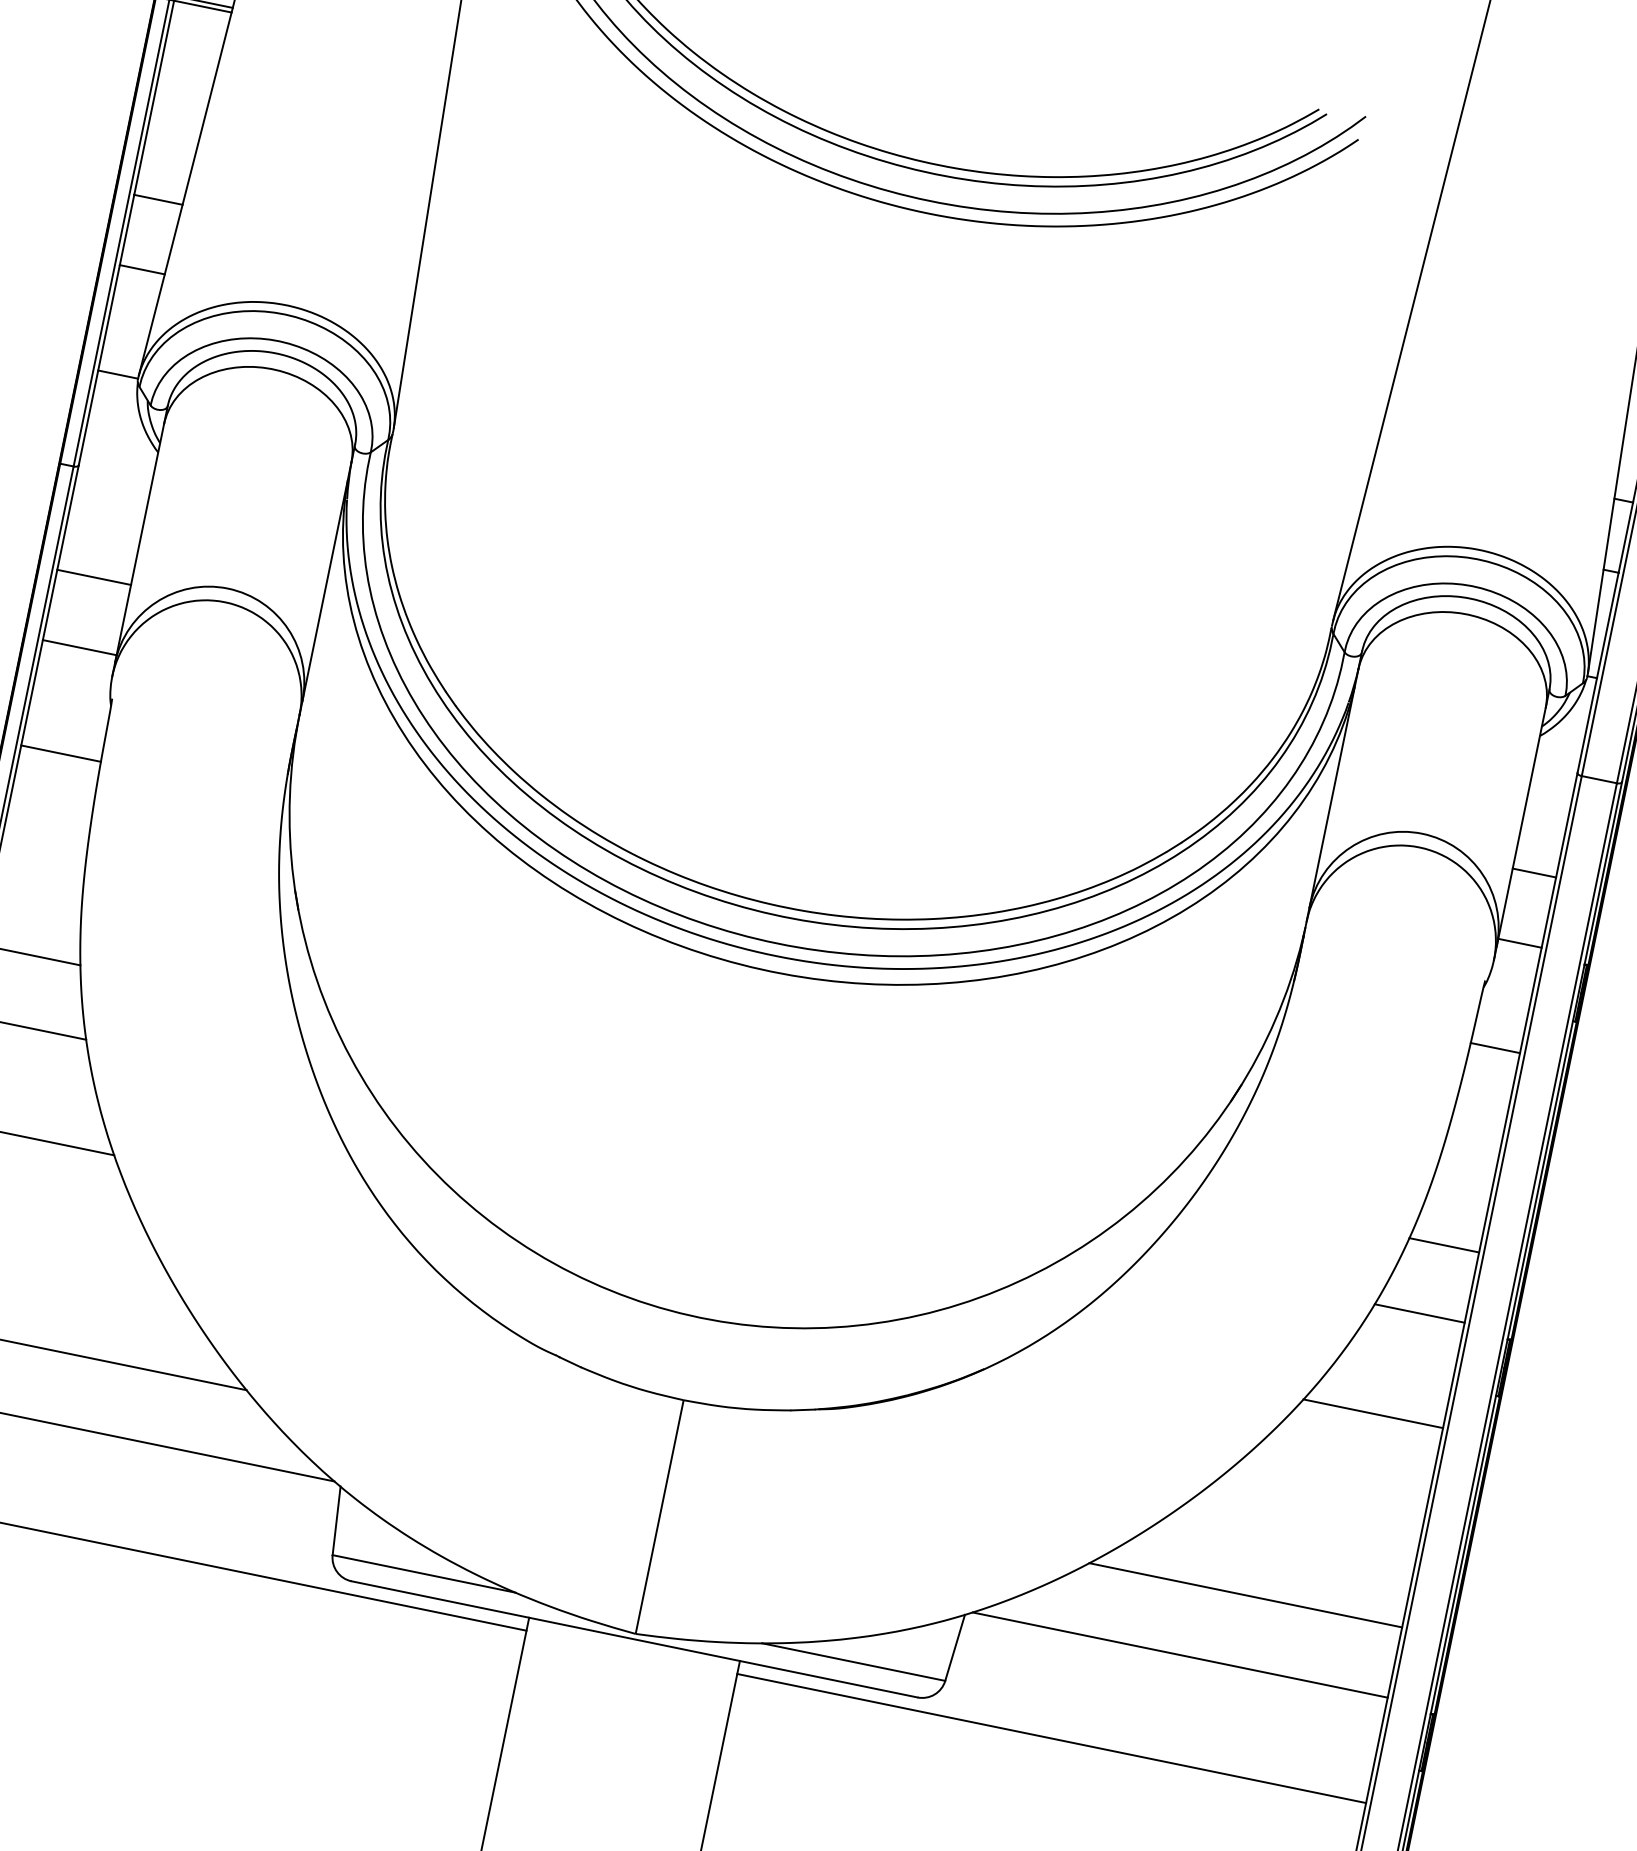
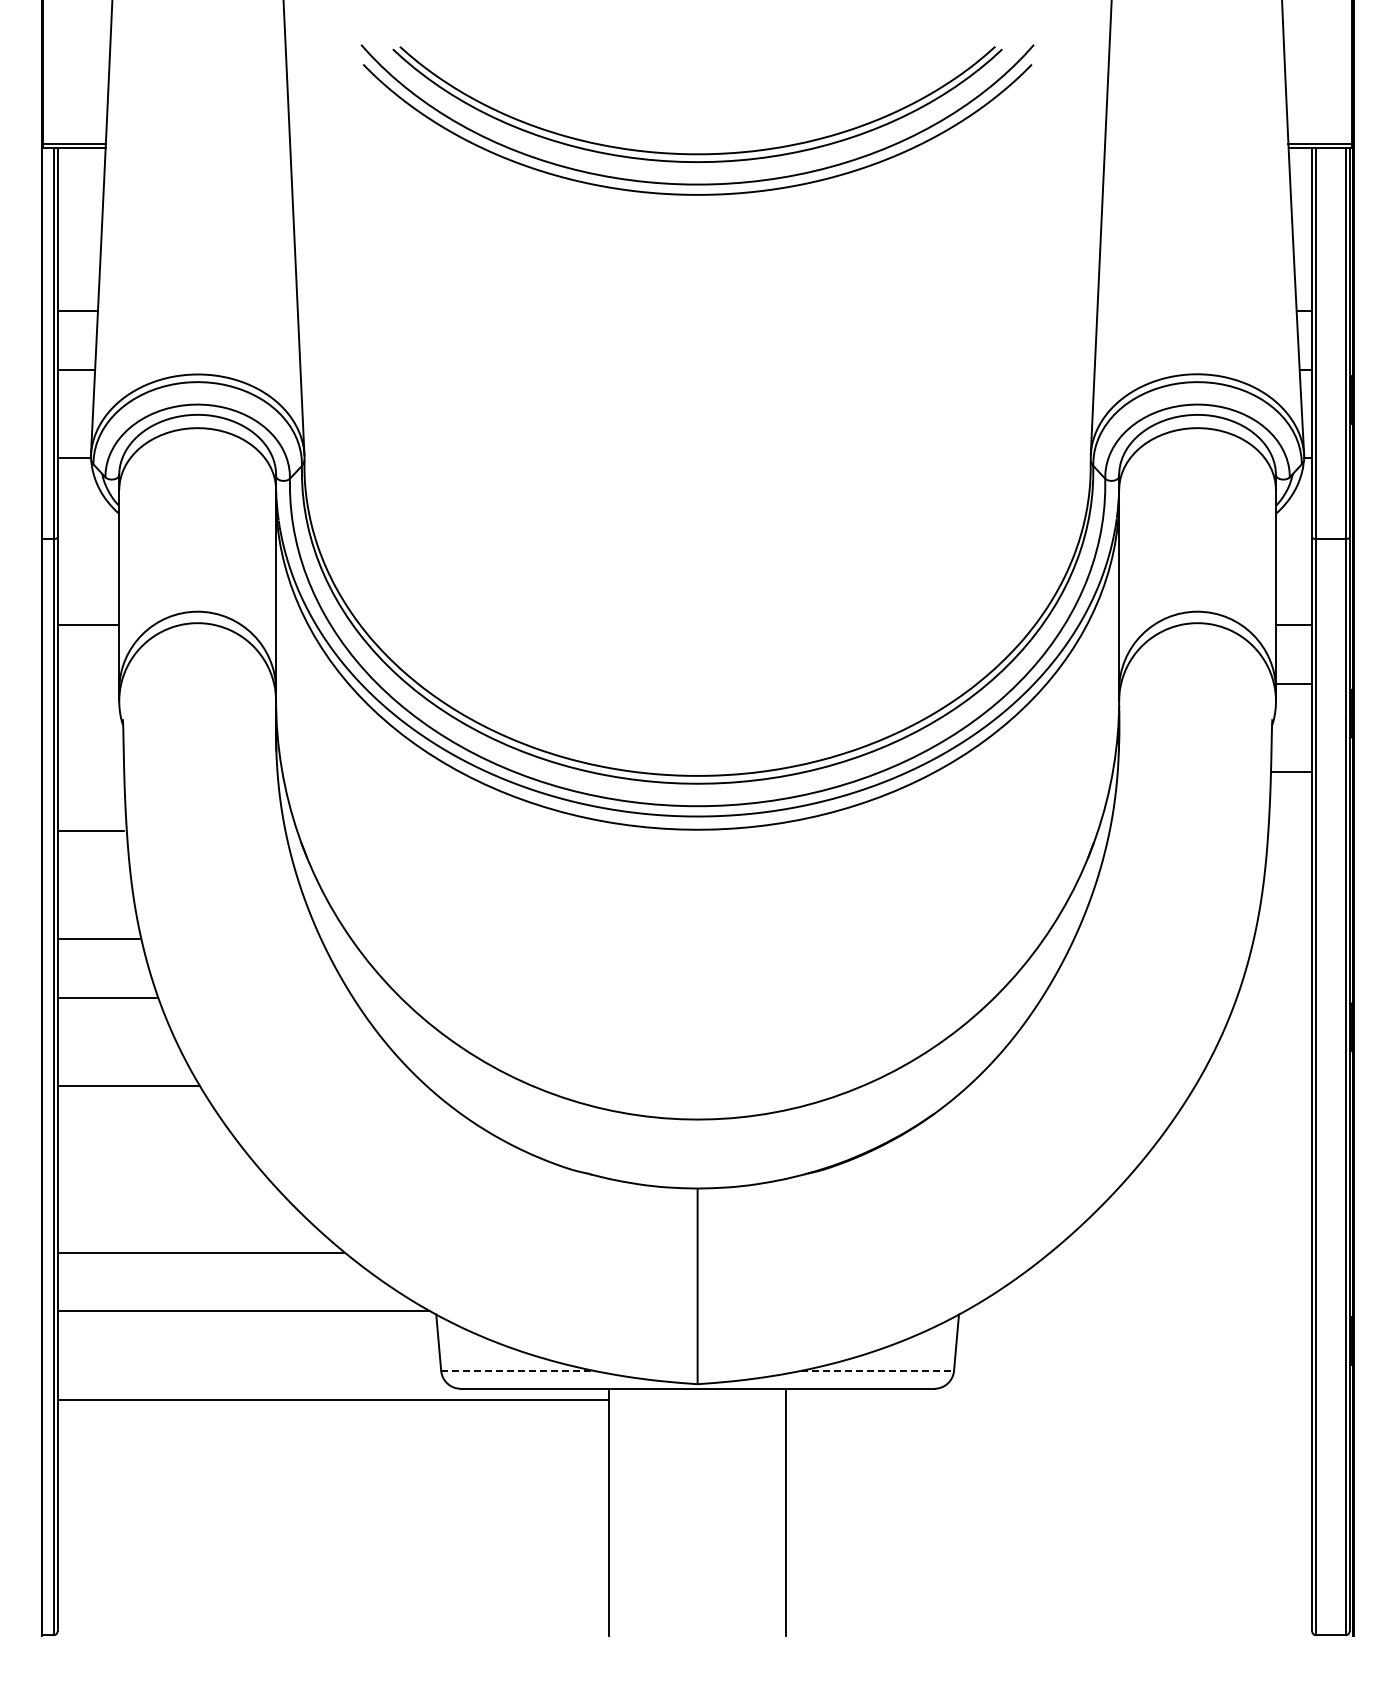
line: (79, 647) -> (88, 683), removed
line: (60, 753) -> (90, 830), moved
line: (1443, 1244) -> (1282, 938), removed
line: (1419, 1313) -> (1274, 997), removed
line: (1372, 1413) -> (1253, 1085), removed
line: (423, 1573) -> (517, 1370), solid -> dashed
line: (1245, 1595) -> (1181, 1252), removed
line: (1180, 1655) -> (1138, 1311), removed
line: (853, 1661) -> (877, 1370), solid -> dashed
line: (1051, 1738) -> (1048, 1399), removed

